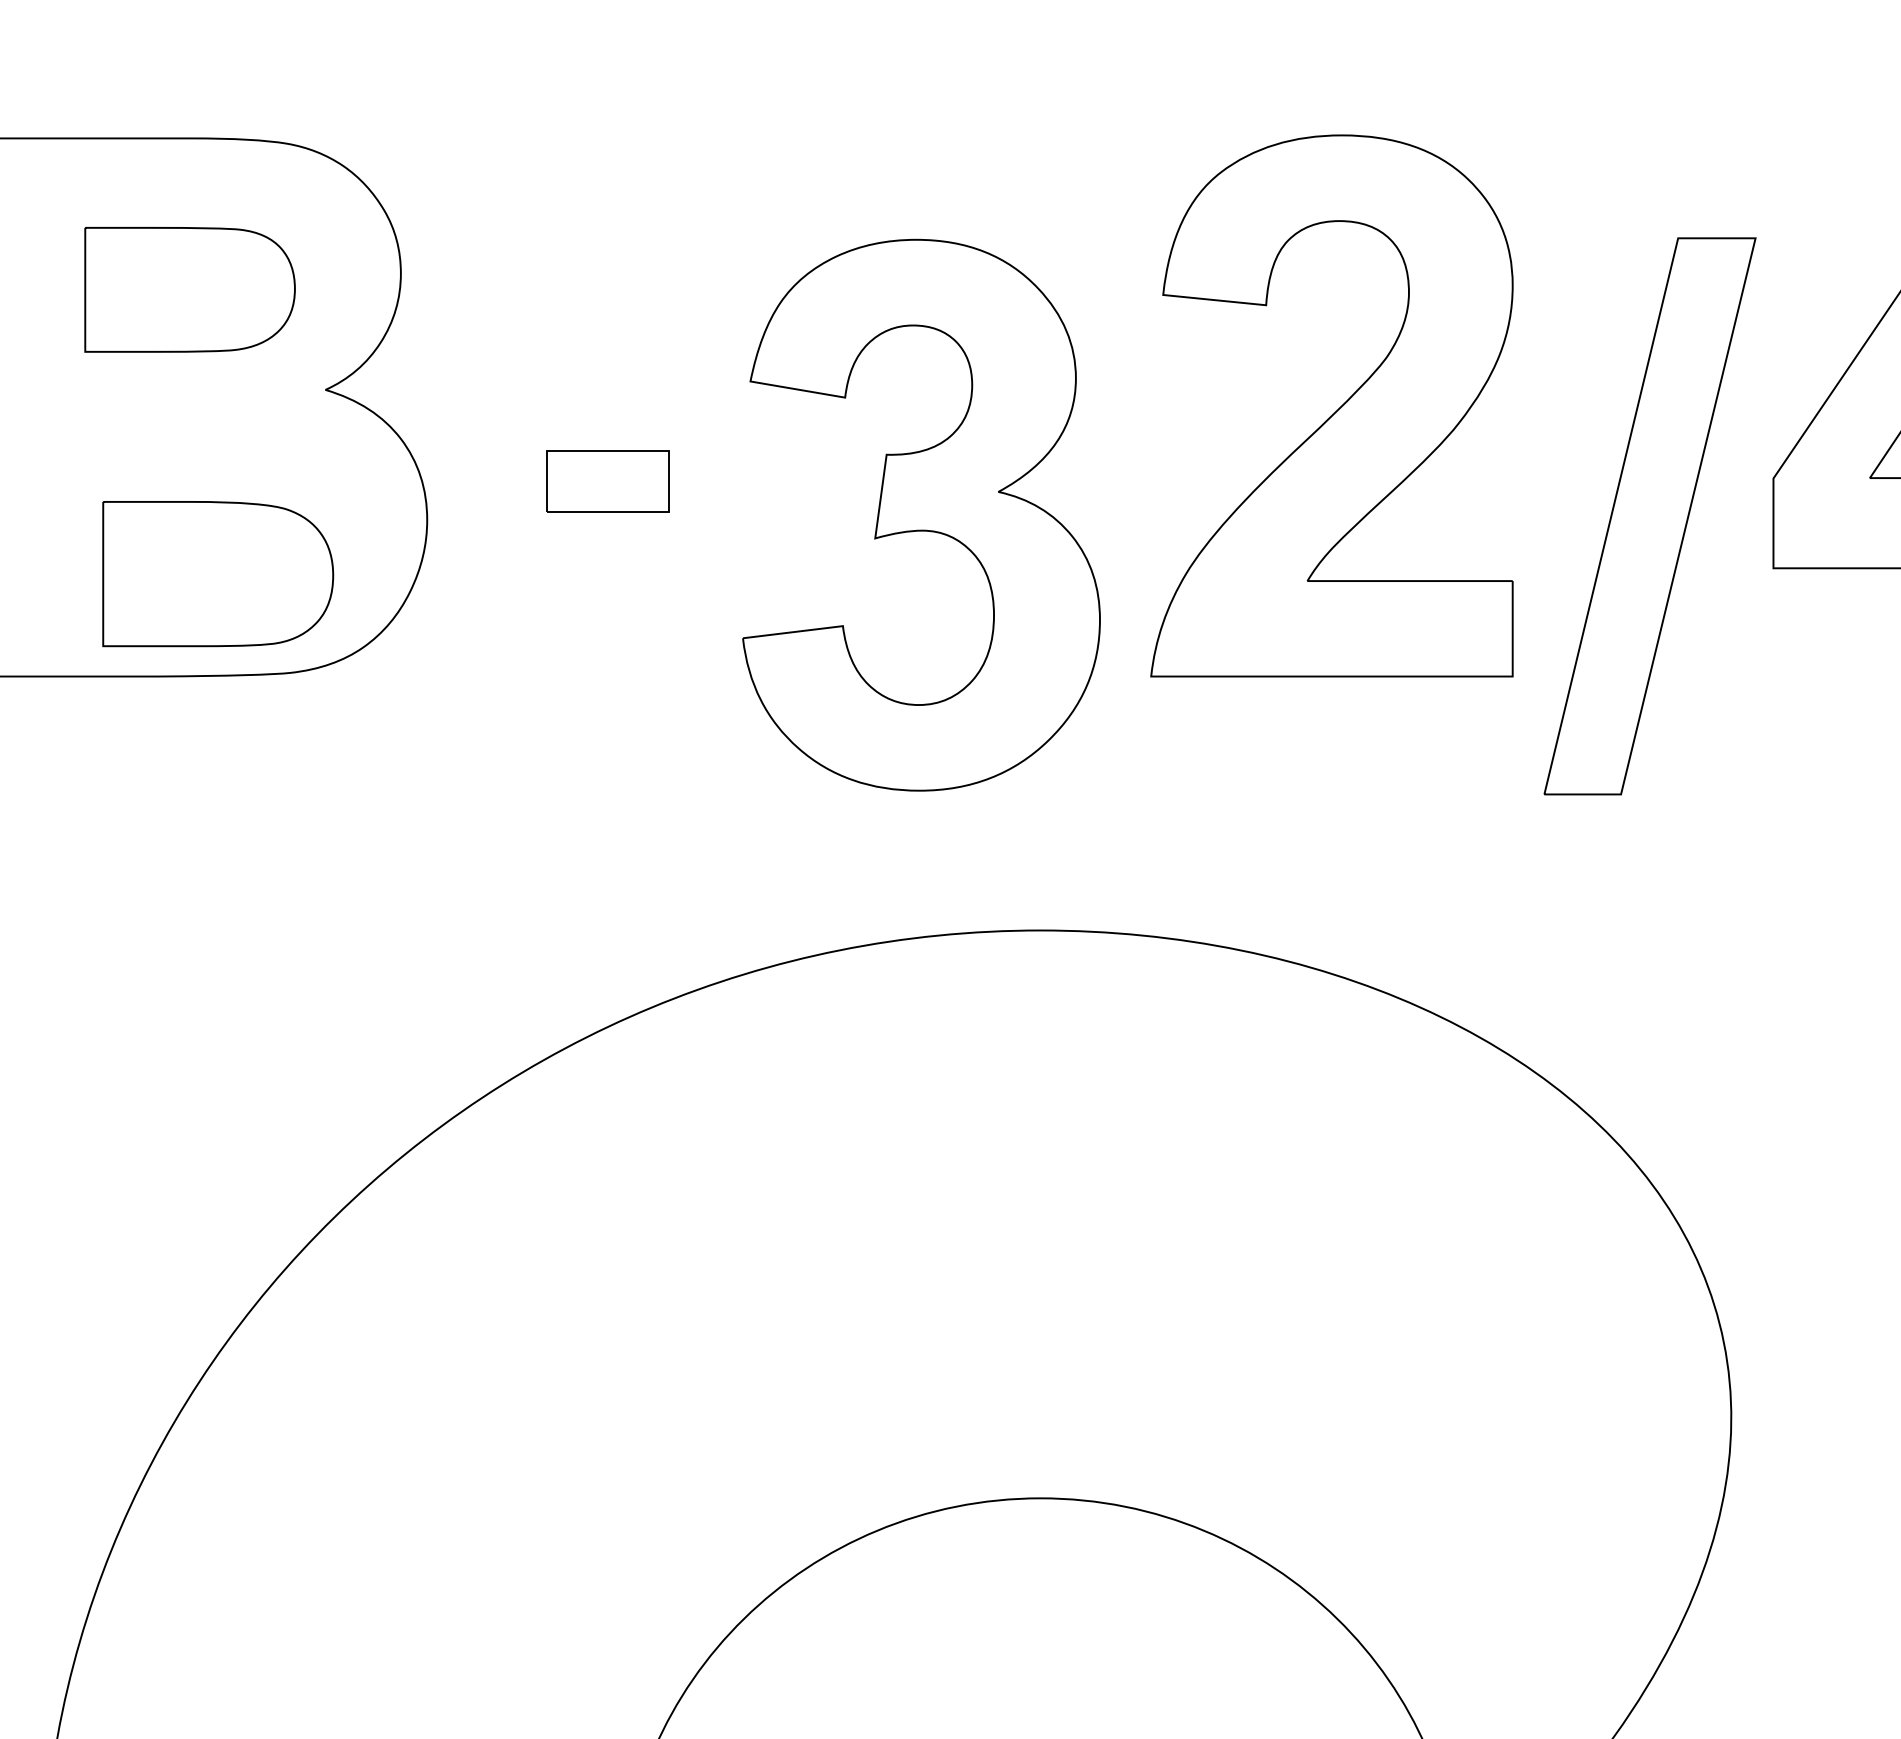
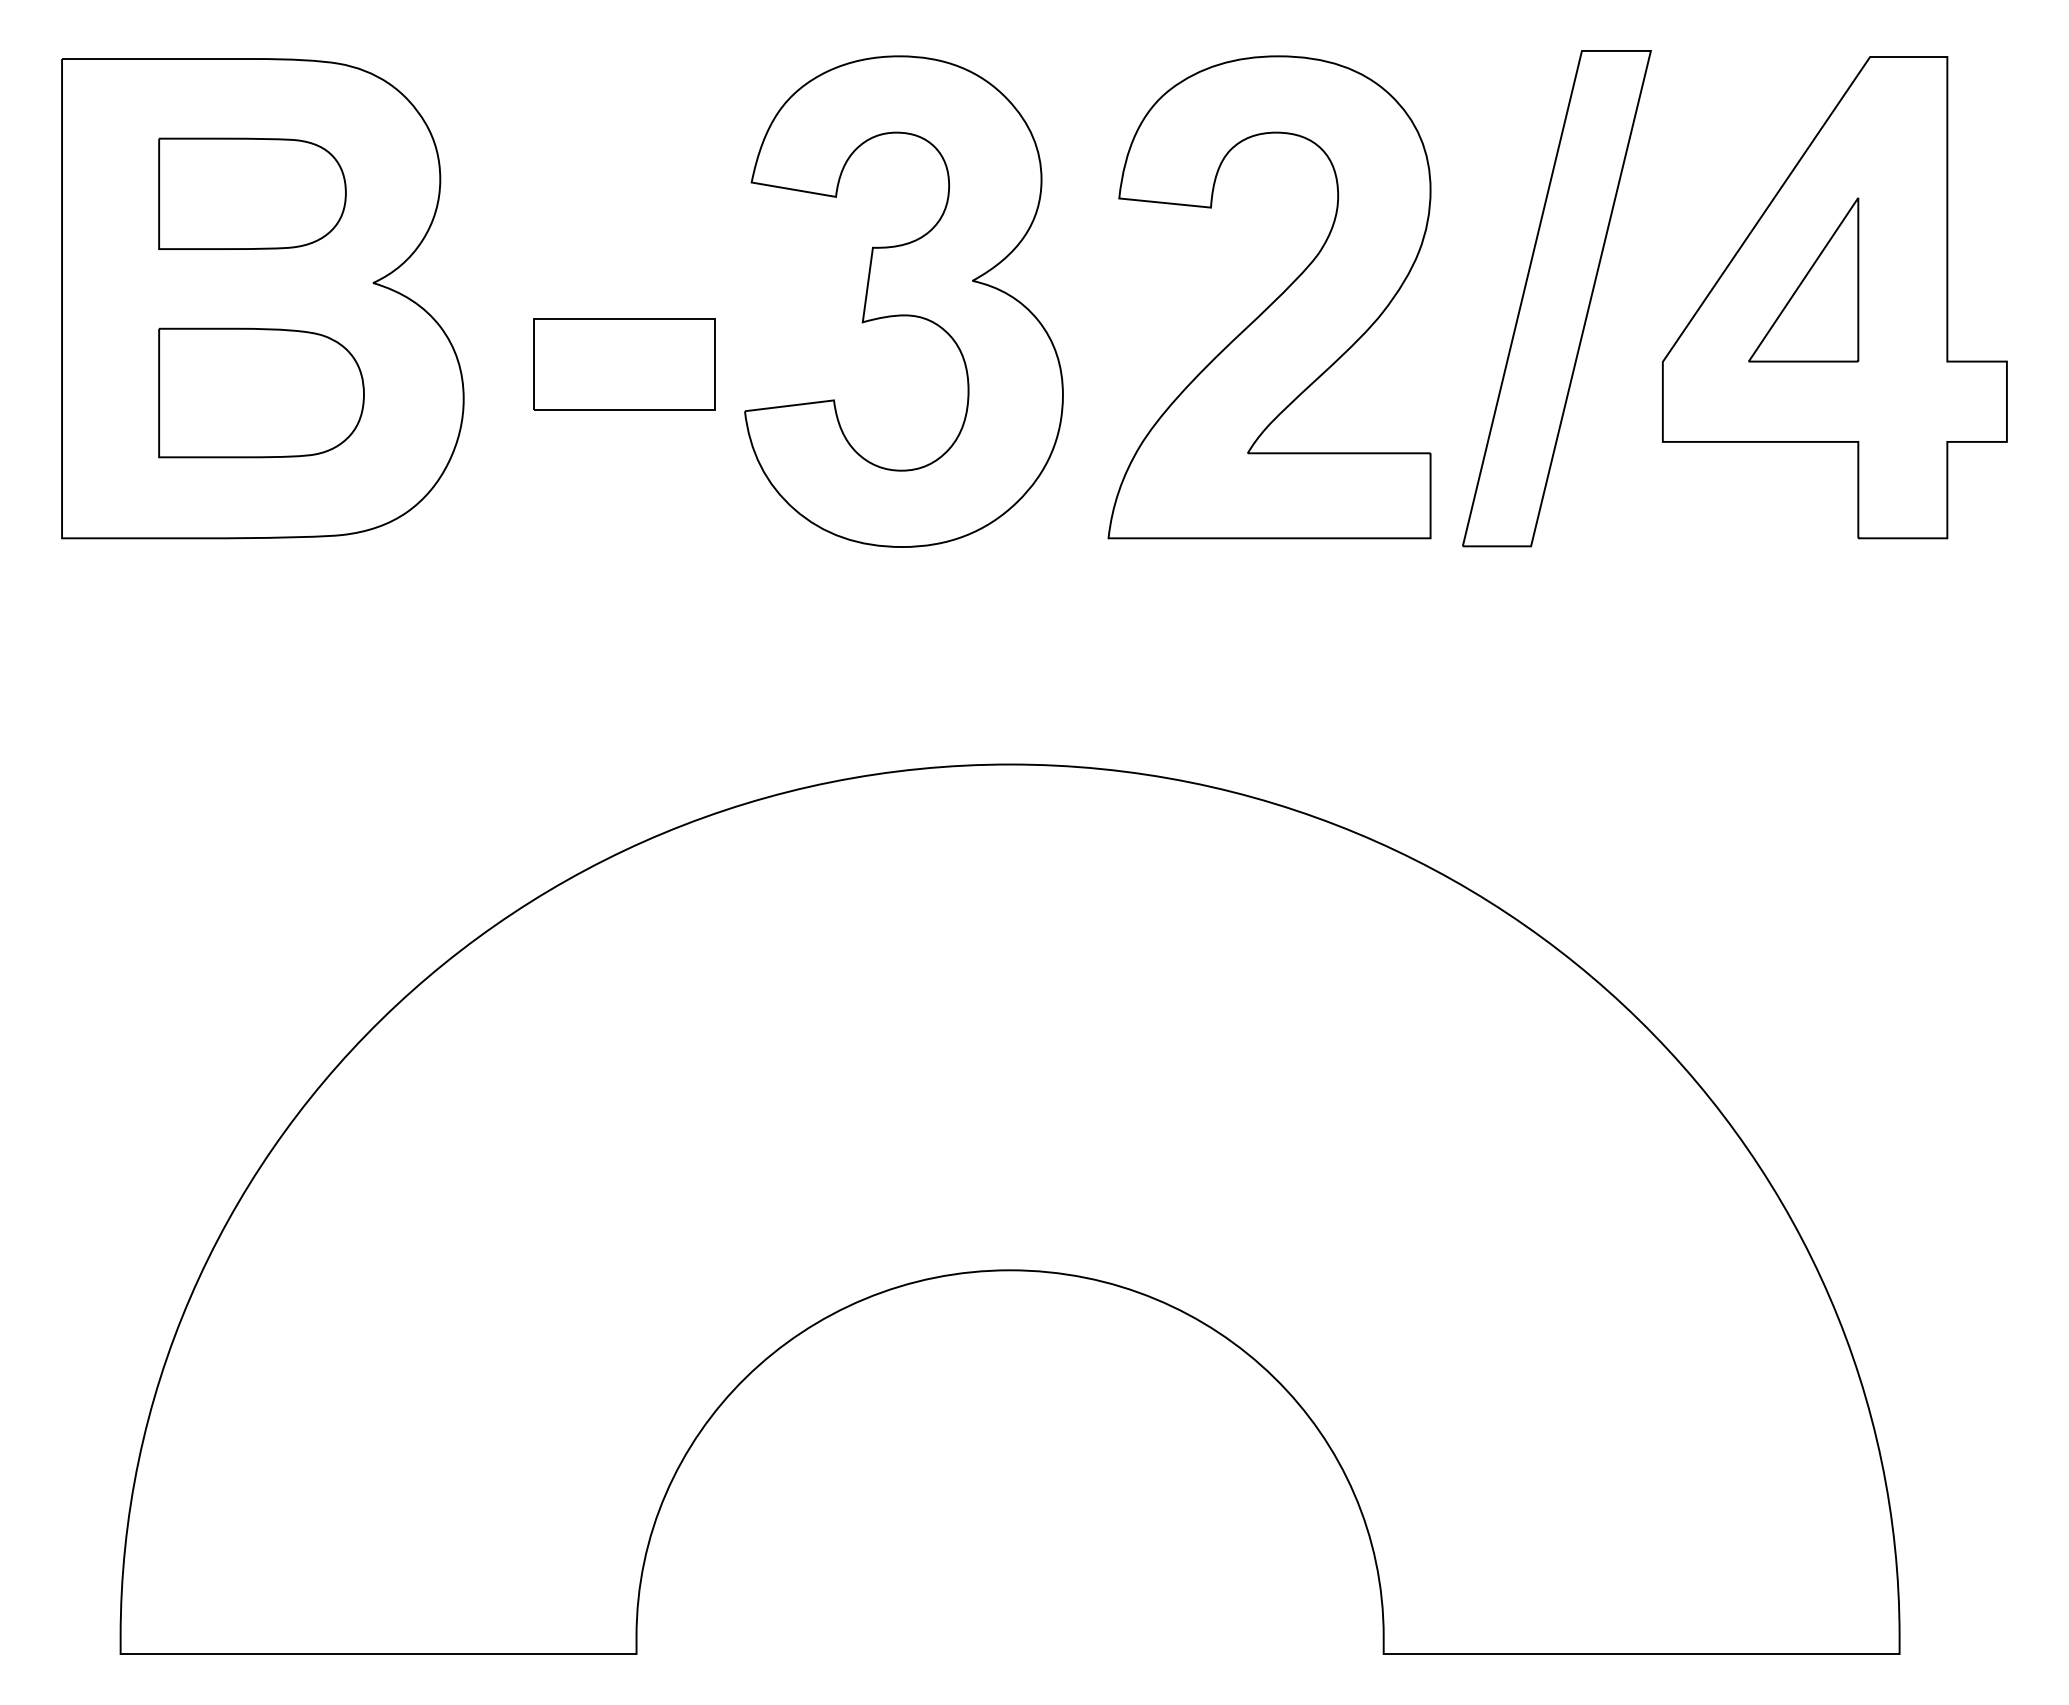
part: (607, 481) -> (624, 364), size x1.67
part: (920, 515) -> (903, 301), moved
part: (1649, 516) -> (1556, 298), moved
part: (218, 573) -> (261, 392), moved

